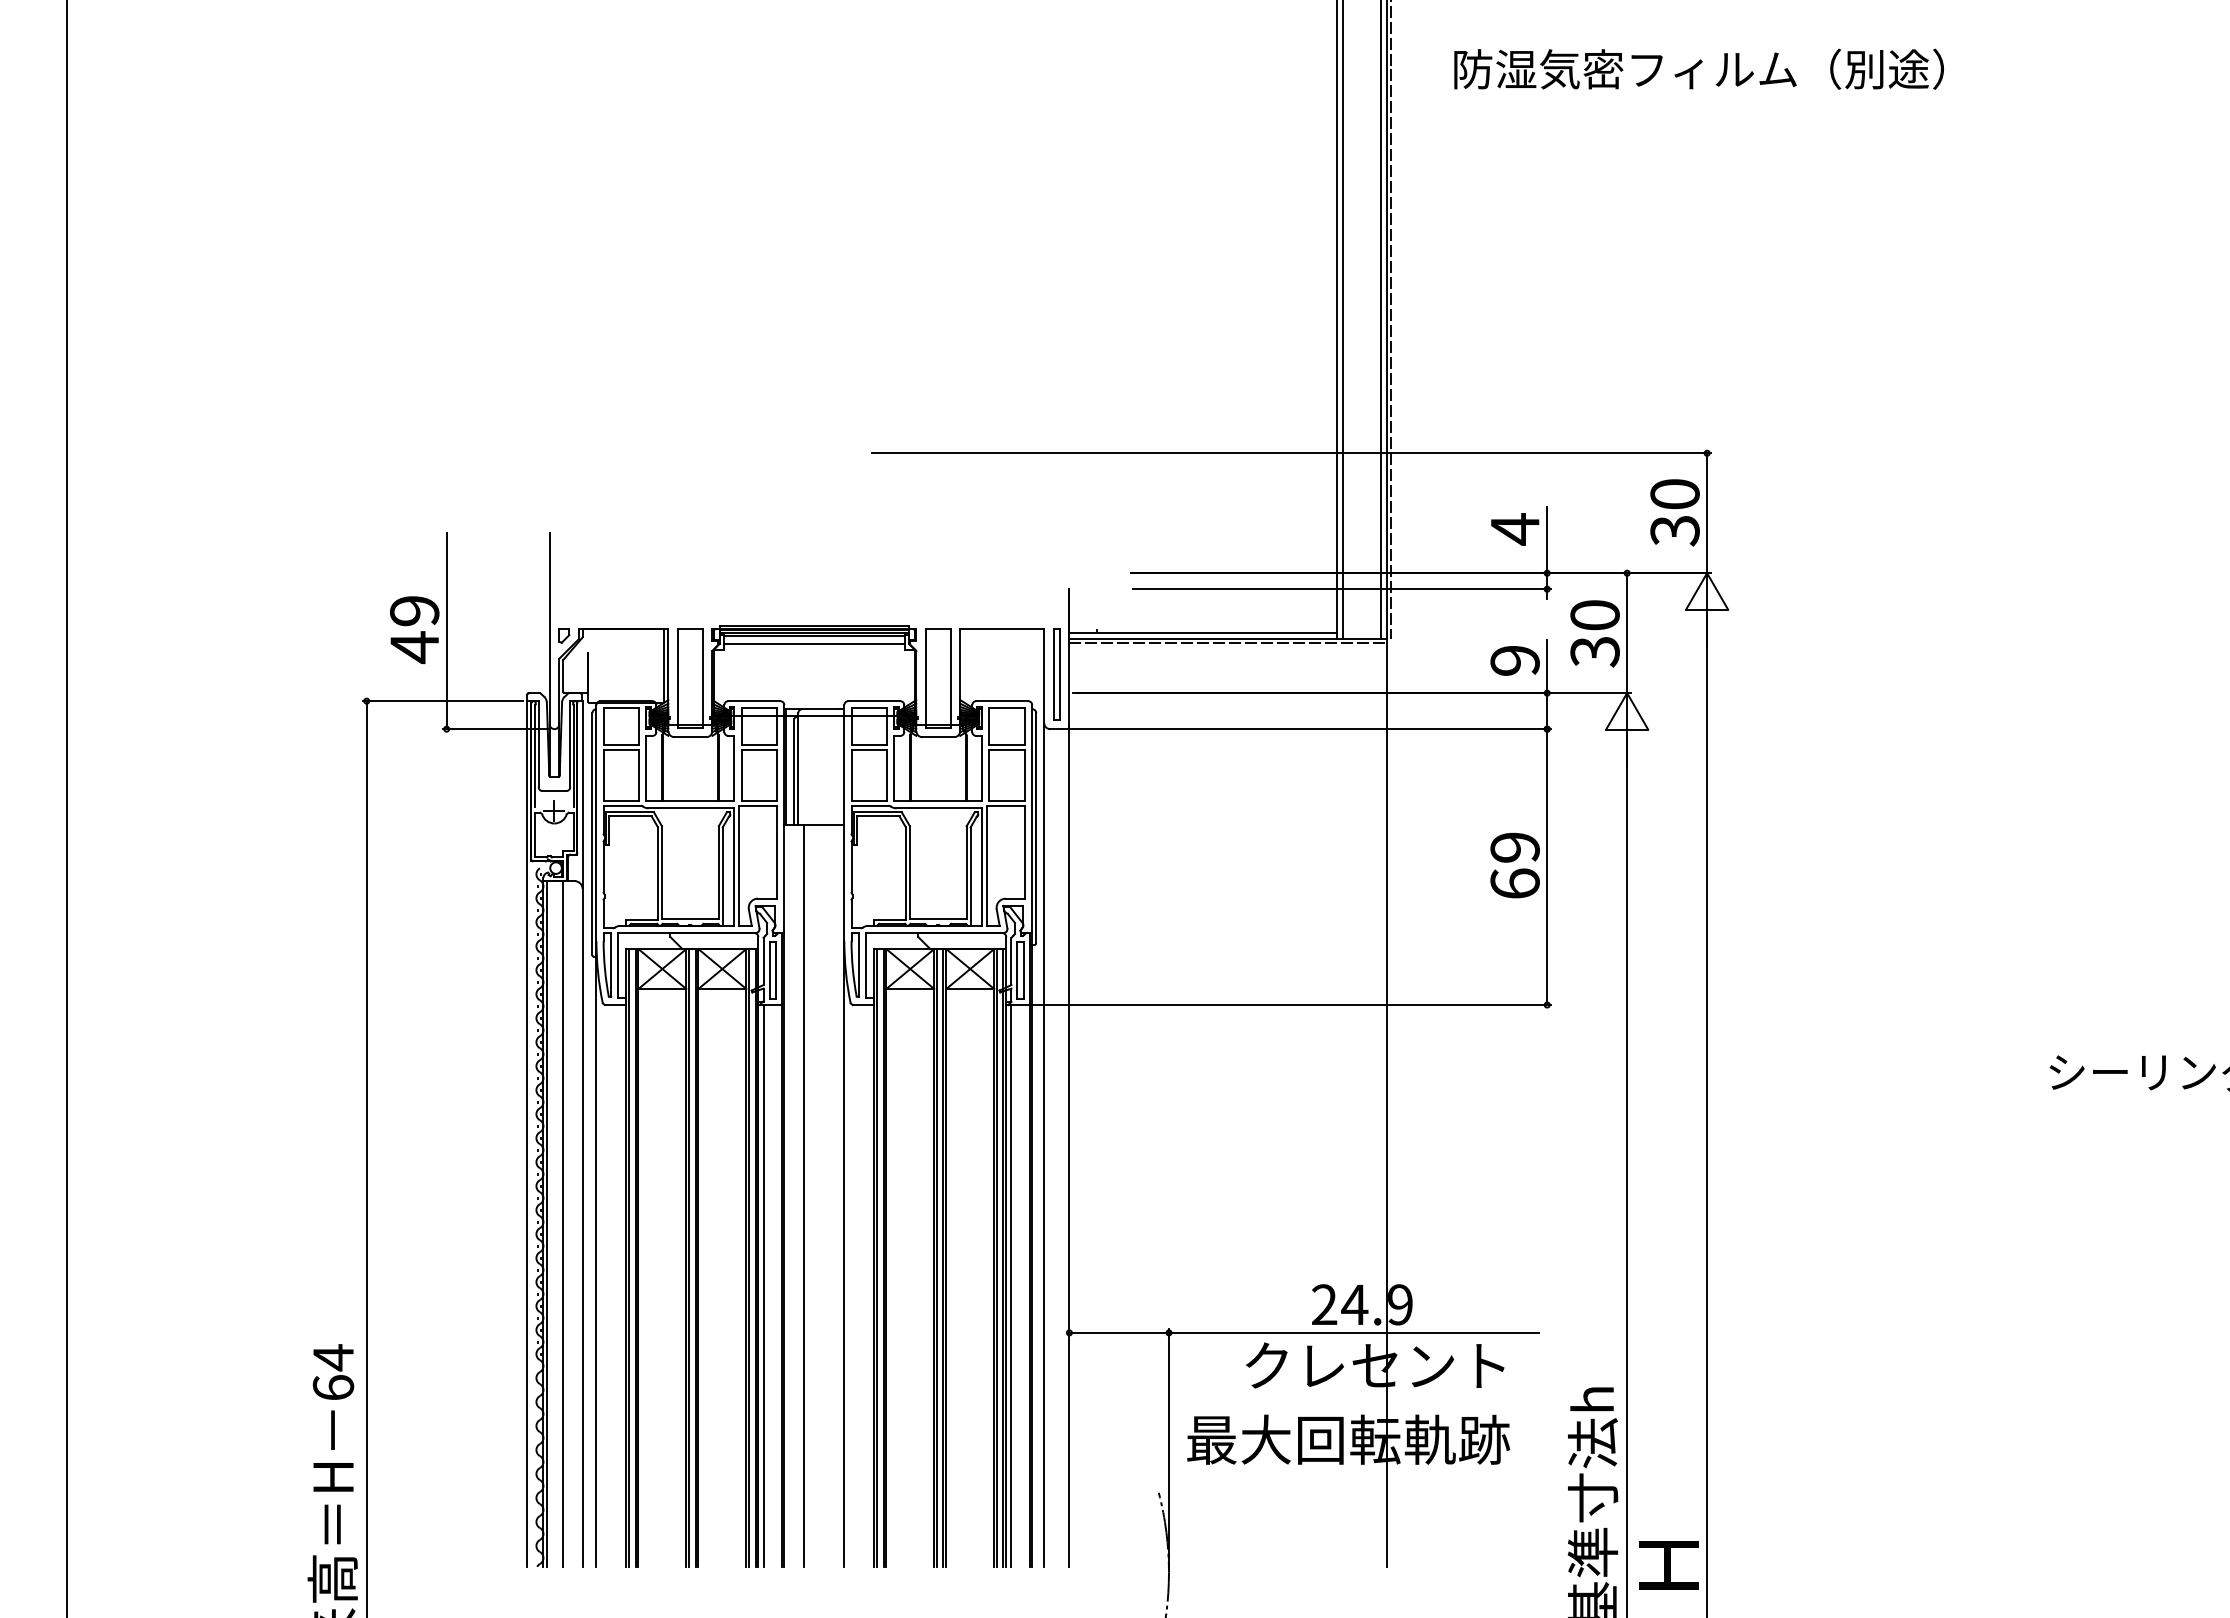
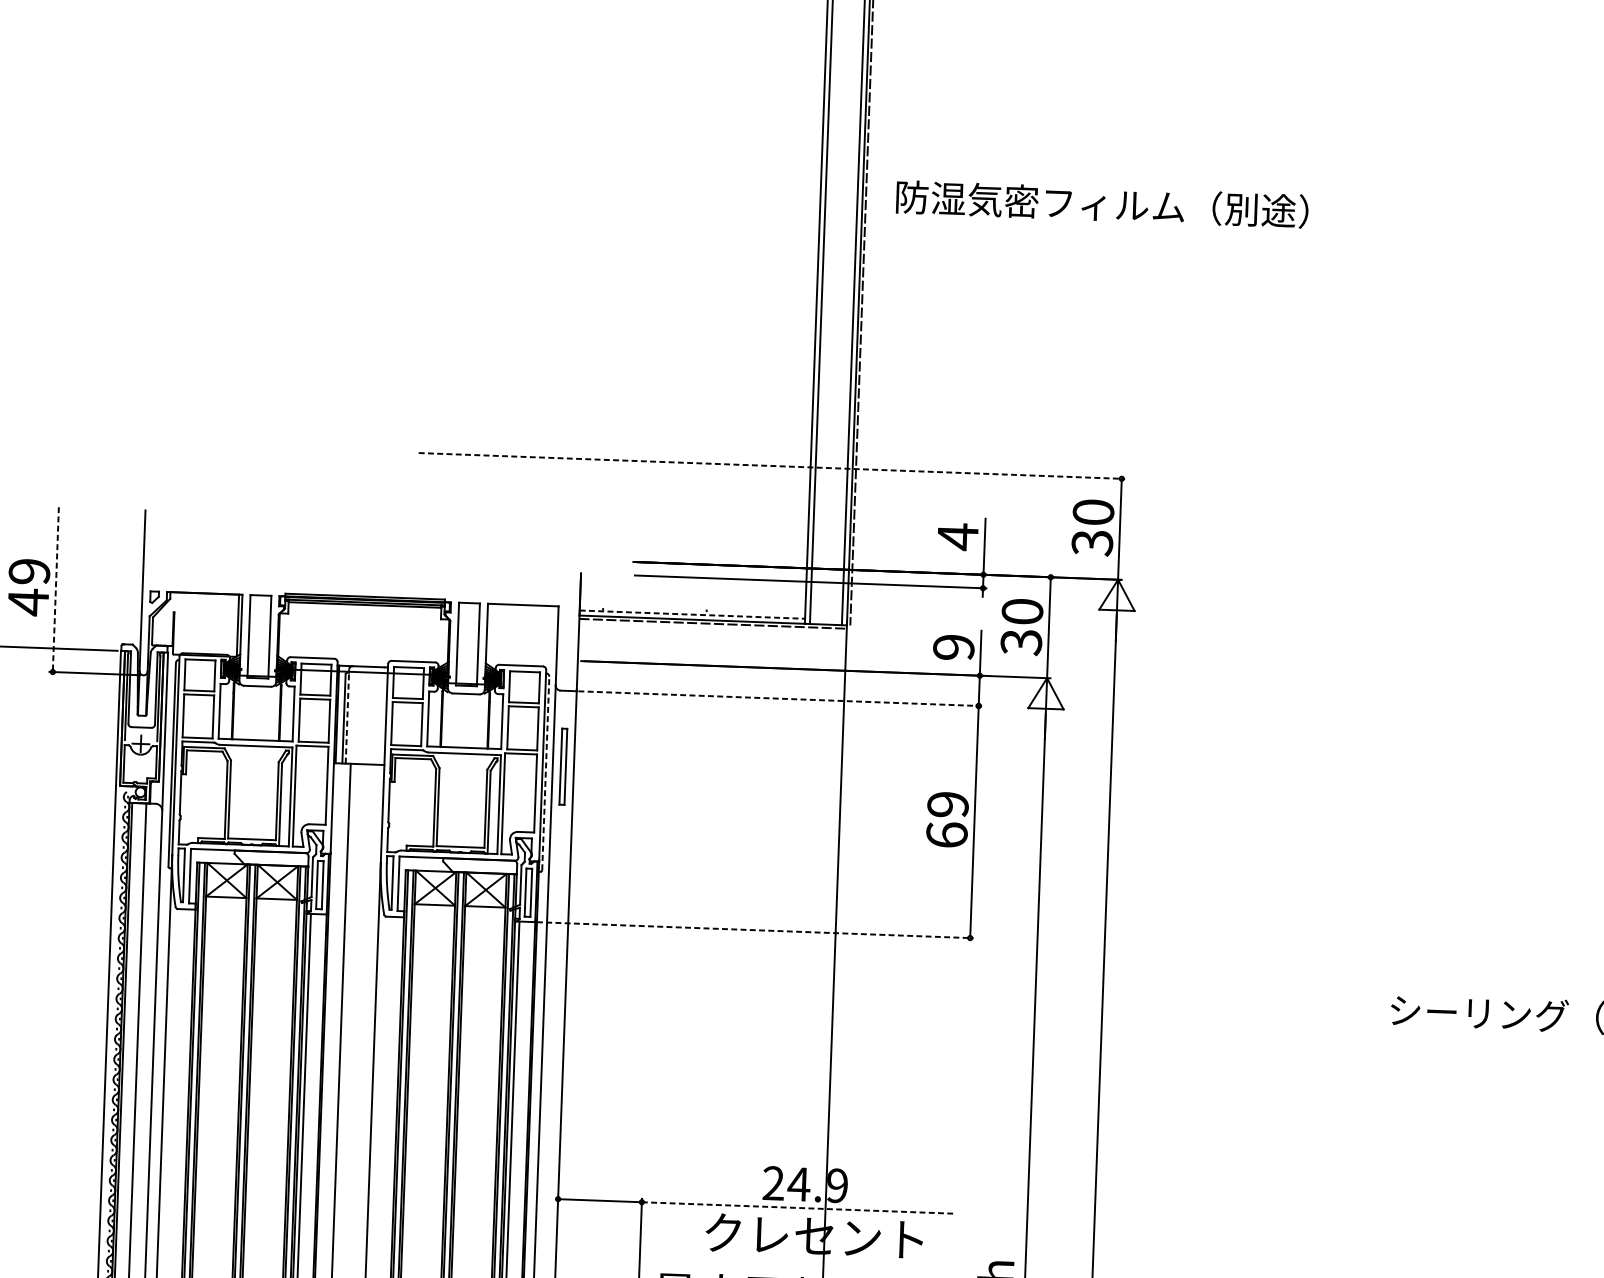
text: (1698, 68) -> (1101, 203), moved
line: (1291, 453) -> (772, 466), solid -> dashed
line: (446, 631) -> (55, 589), solid -> dashed
line: (1203, 633) -> (692, 614), solid -> dashed
line: (814, 643) -> (364, 611), removed
part: (1056, 674) -> (563, 766), moved
line: (1311, 729) -> (780, 699), solid -> dashed
line: (798, 769) -> (347, 716), solid -> dashed
line: (1036, 828) -> (545, 773), solid -> dashed
line: (1292, 1005) -> (755, 930), solid -> dashed
line: (1353, 1332) -> (797, 1207), solid -> dashed

